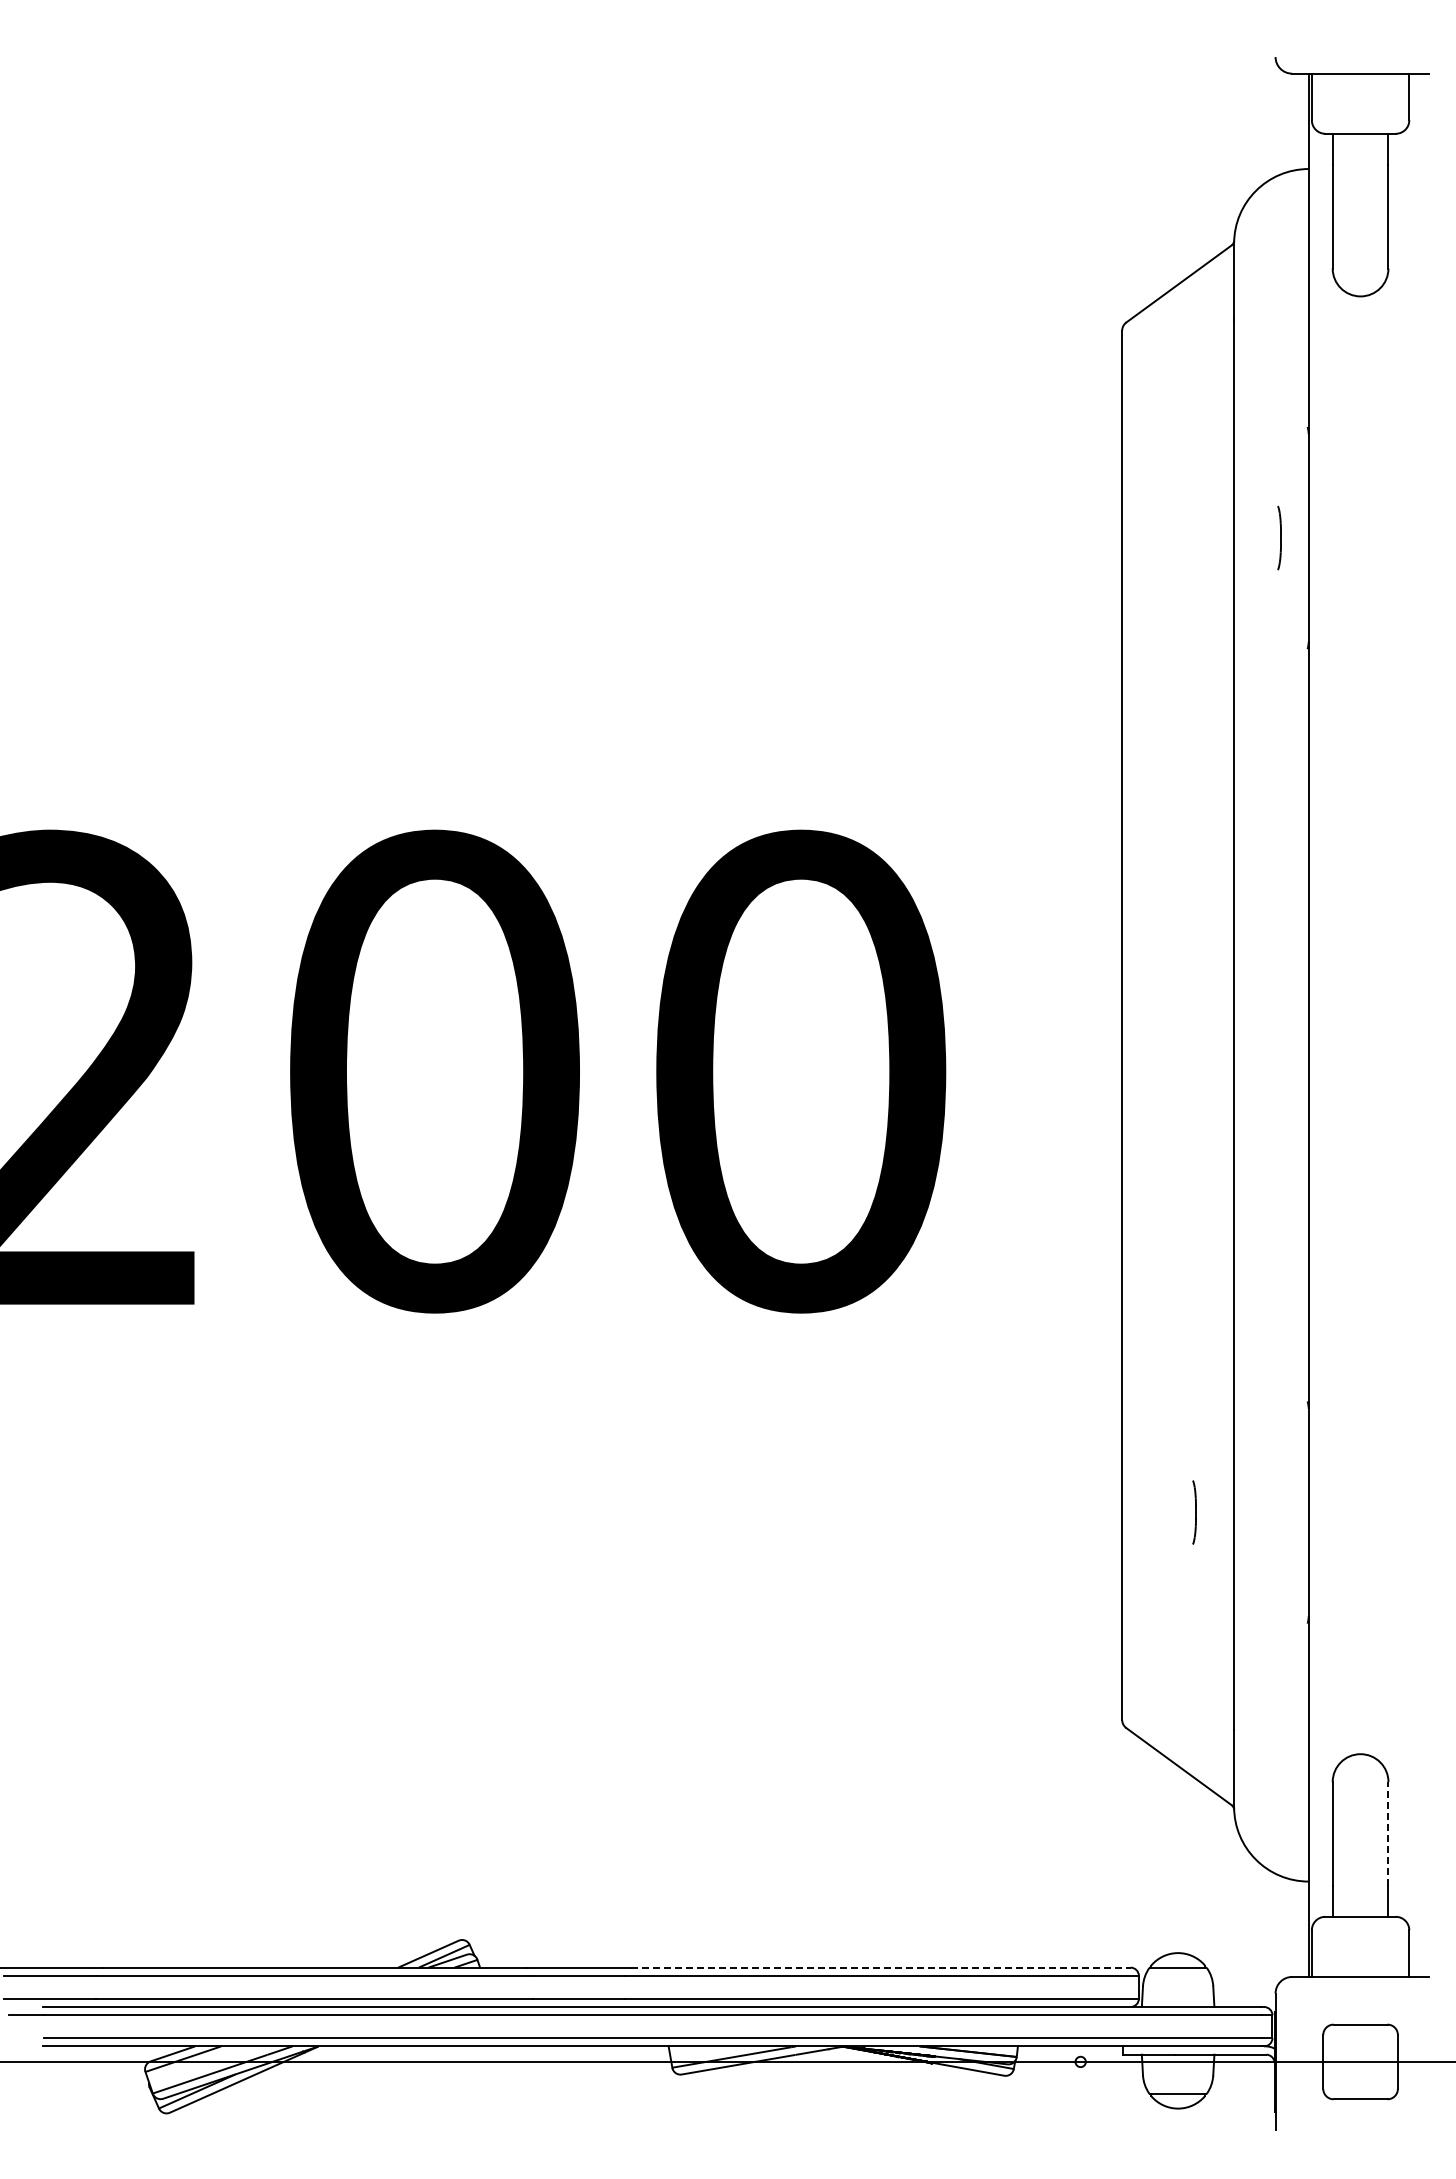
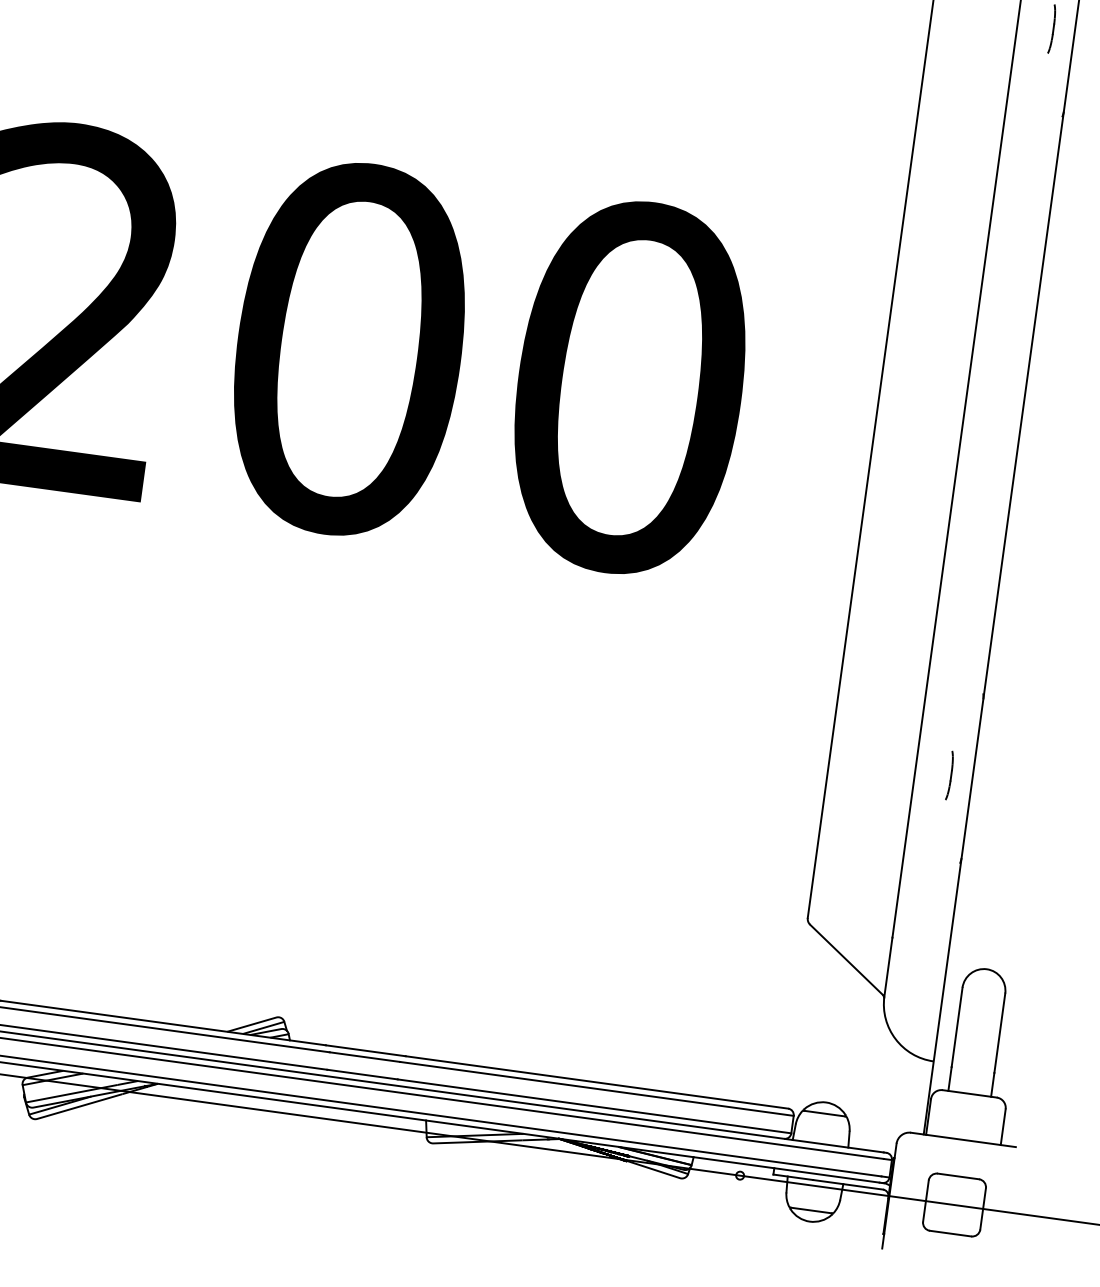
part: (1194, 1512) -> (950, 775), moved
line: (1388, 1833) -> (999, 1032), dashed -> solid
line: (880, 1967) -> (596, 1082), dashed -> solid

